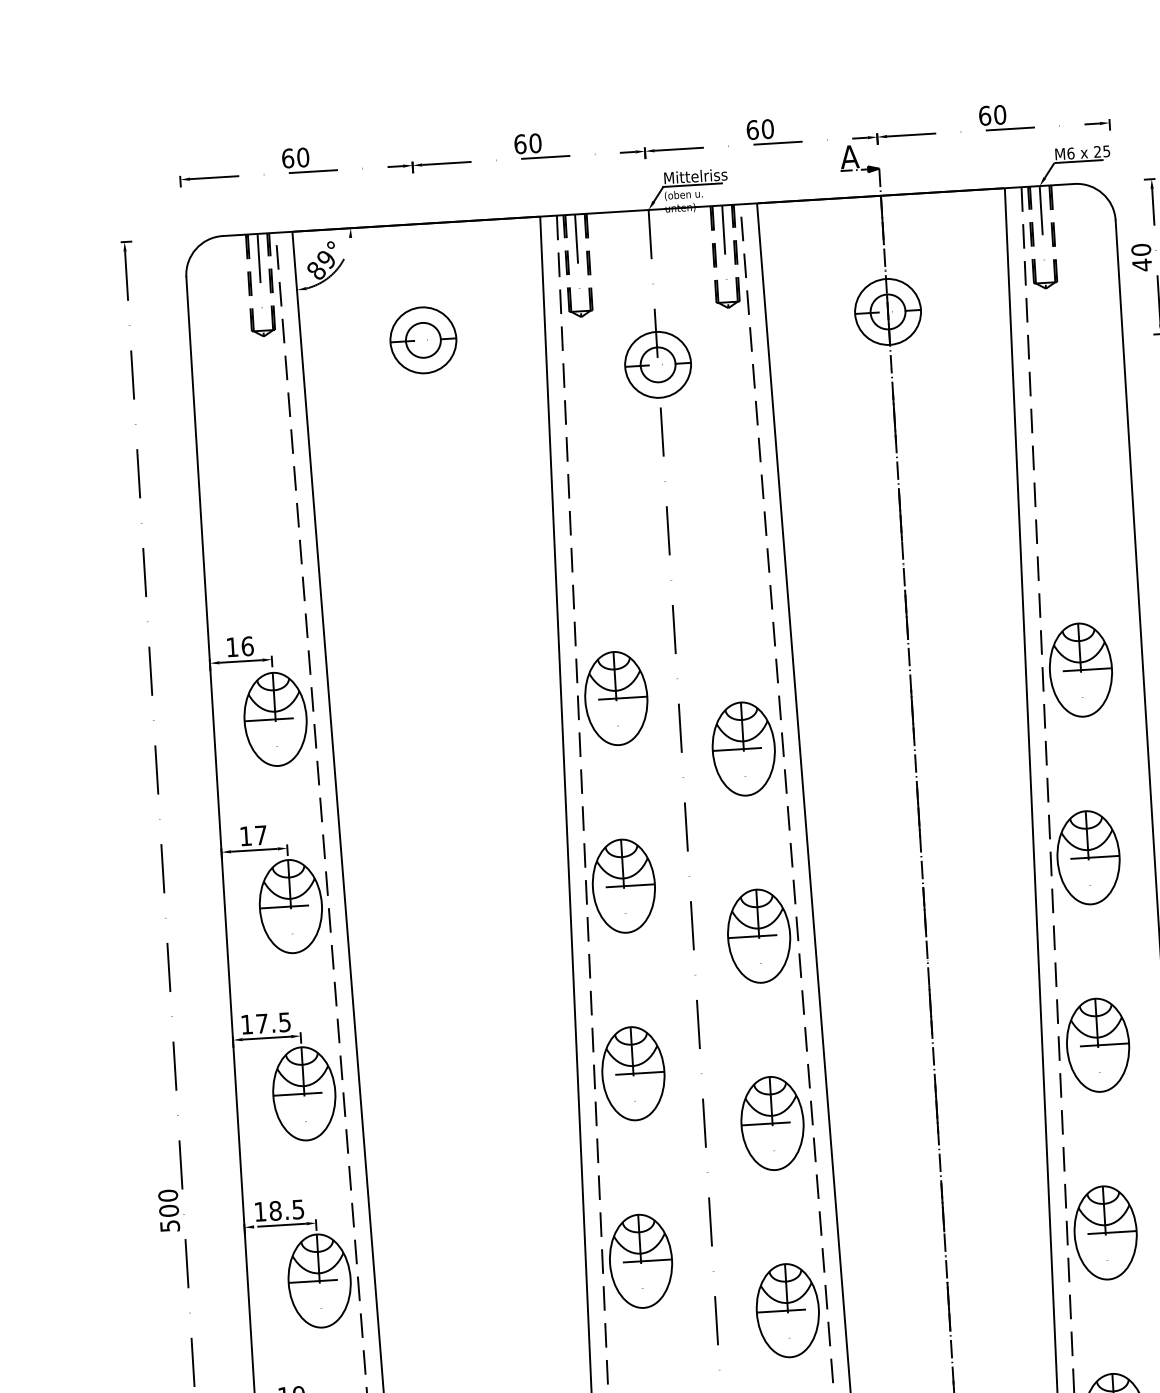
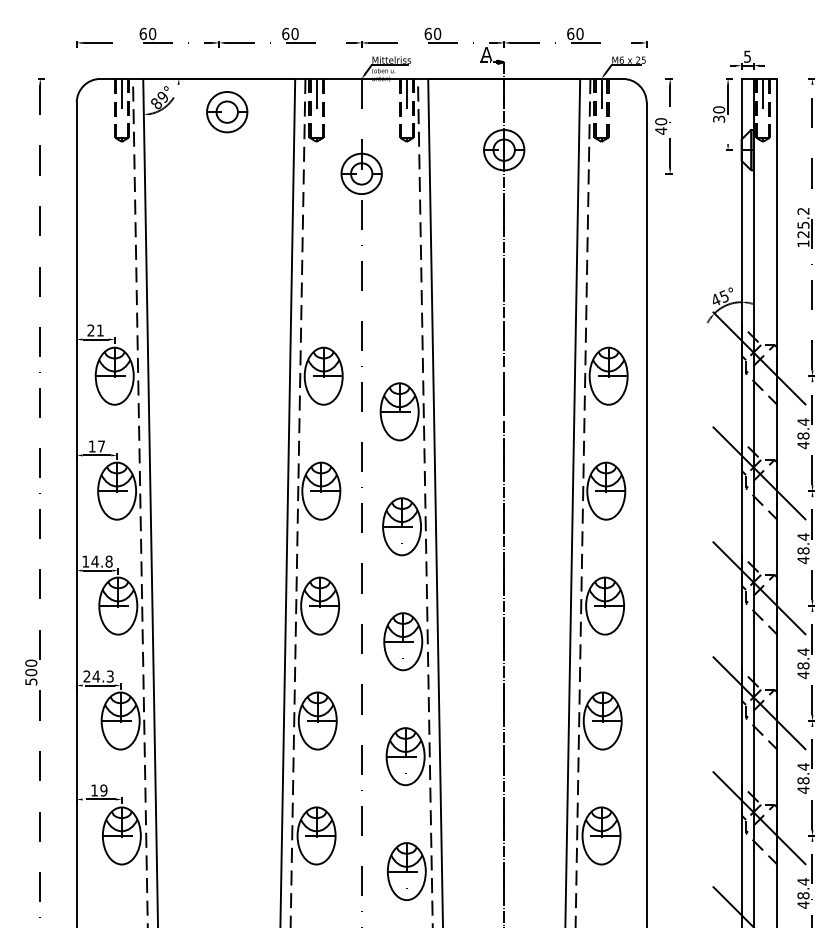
part: (423, 340) -> (227, 112), moved
text: (239, 646) -> (95, 330), 16 -> 21
text: (272, 1022) -> (101, 561), 17.5 -> 14.8
text: (279, 1210) -> (98, 676), 18.5 -> 24.3

